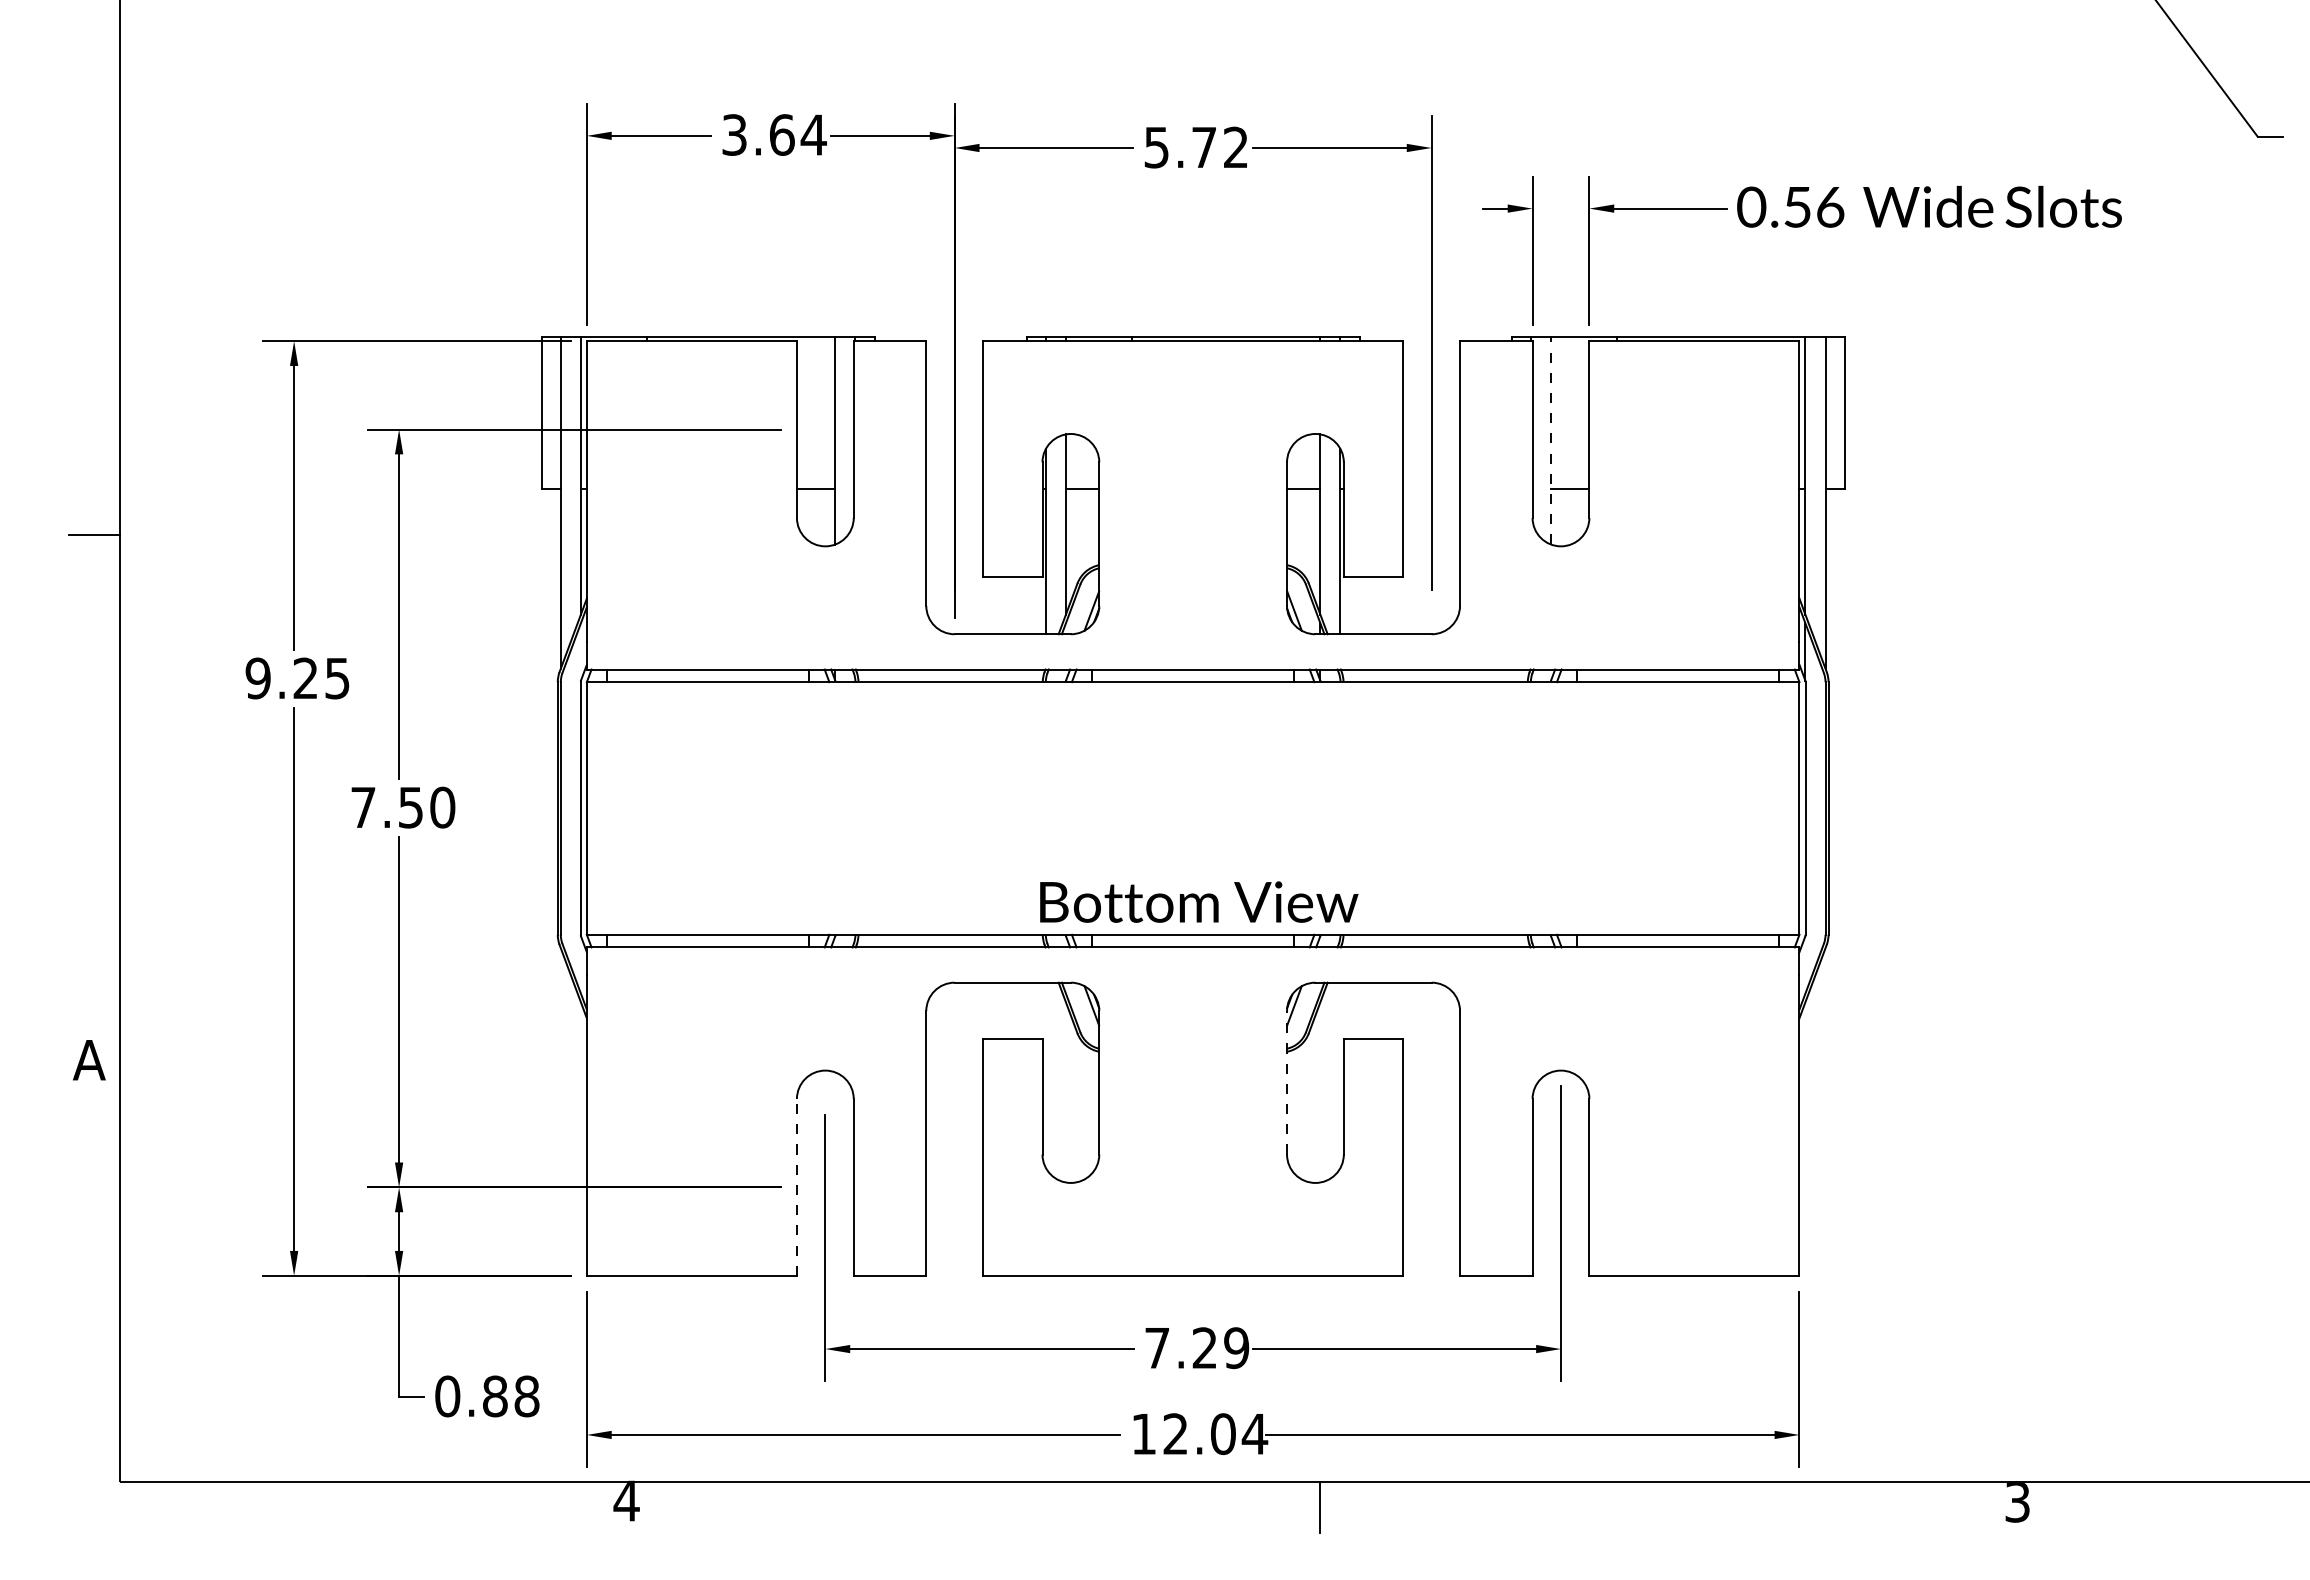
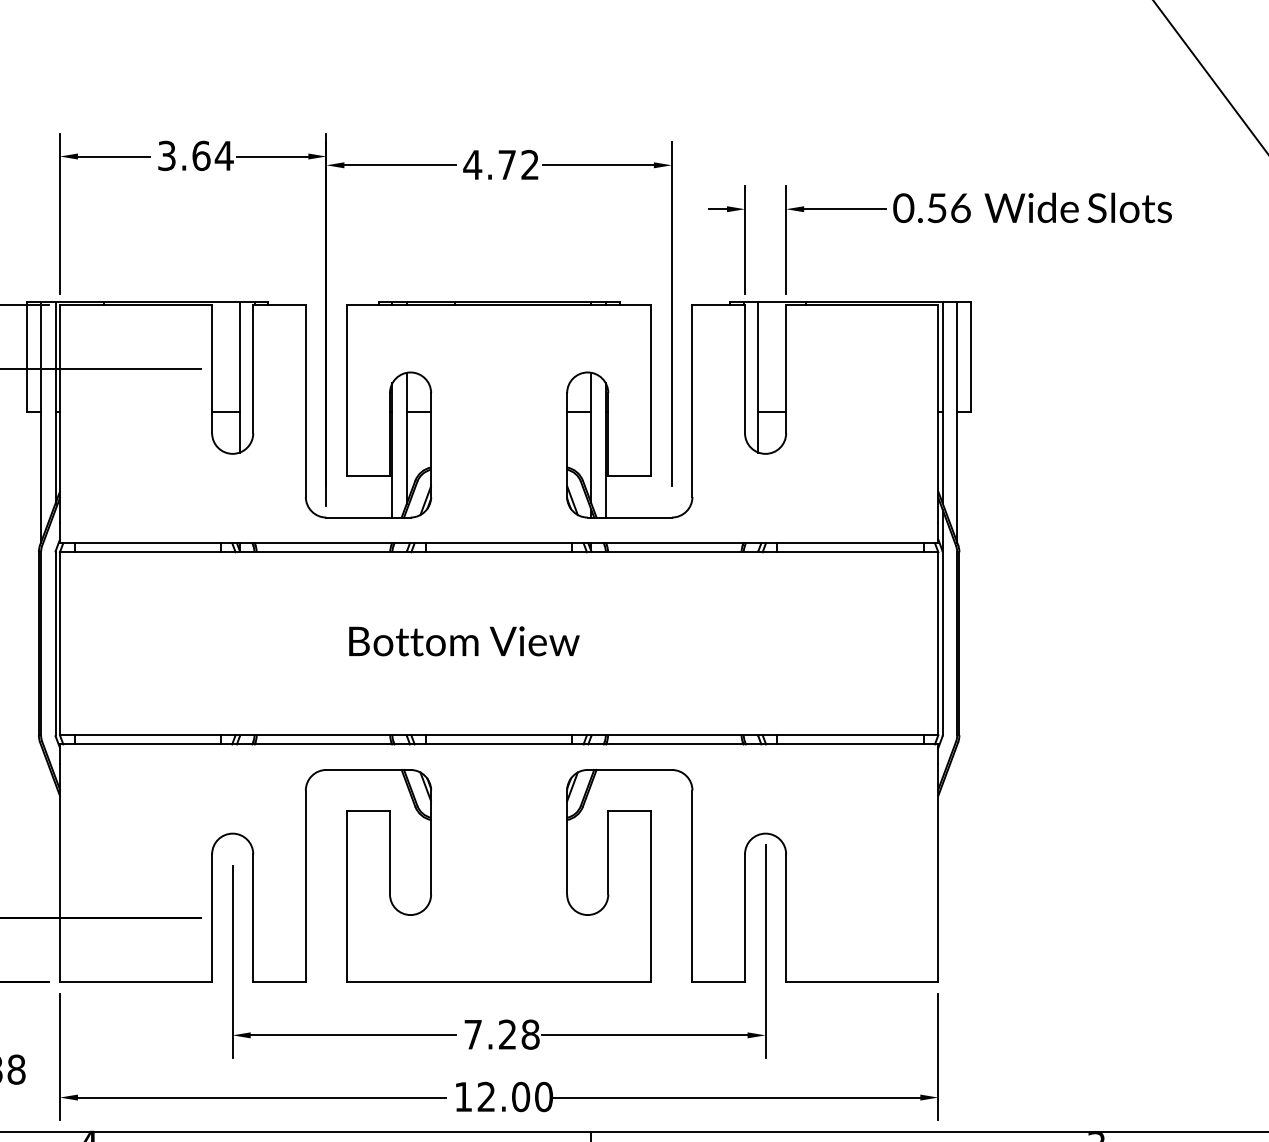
text: (1156, 147) -> (472, 164), 5.72 -> 4.72
line: (1550, 440) -> (758, 377), dashed -> solid
text: (1199, 901) -> (464, 640), moved
line: (1287, 1082) -> (567, 842), dashed -> solid
line: (796, 1186) -> (211, 917), dashed -> solid
text: (1236, 1348) -> (530, 1034), 7.29 -> 7.28
text: (1254, 1434) -> (543, 1097), 12.04 -> 12.00

